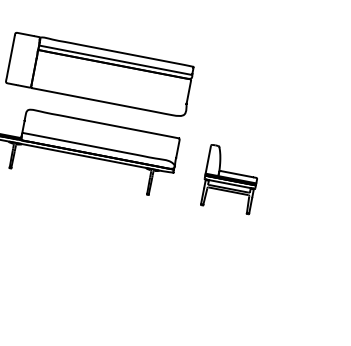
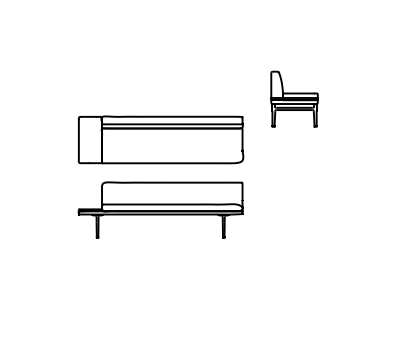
part: (230, 178) -> (294, 98), moved

